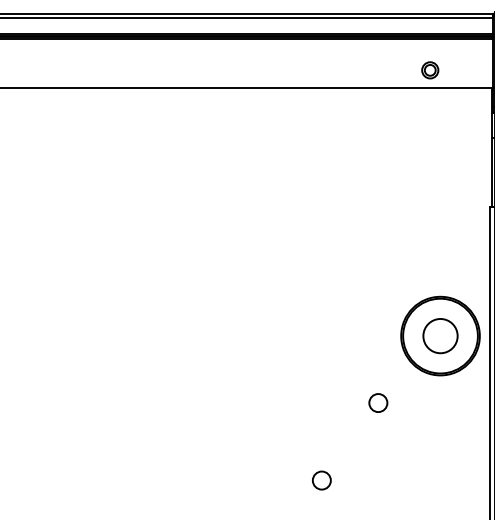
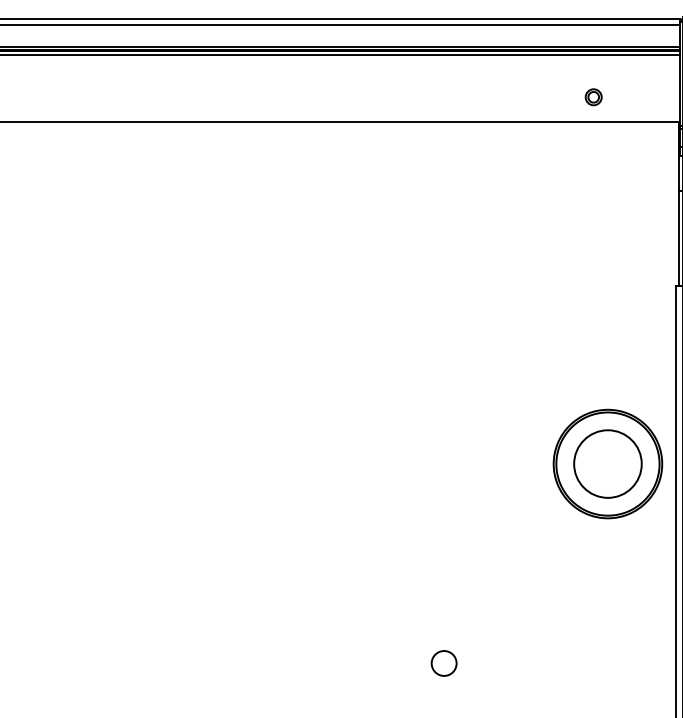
part: (430, 70) -> (593, 97), size x0.71
circle: (440, 335) -> (607, 463), size x1.43
circle: (377, 403) -> (521, 556), removed

